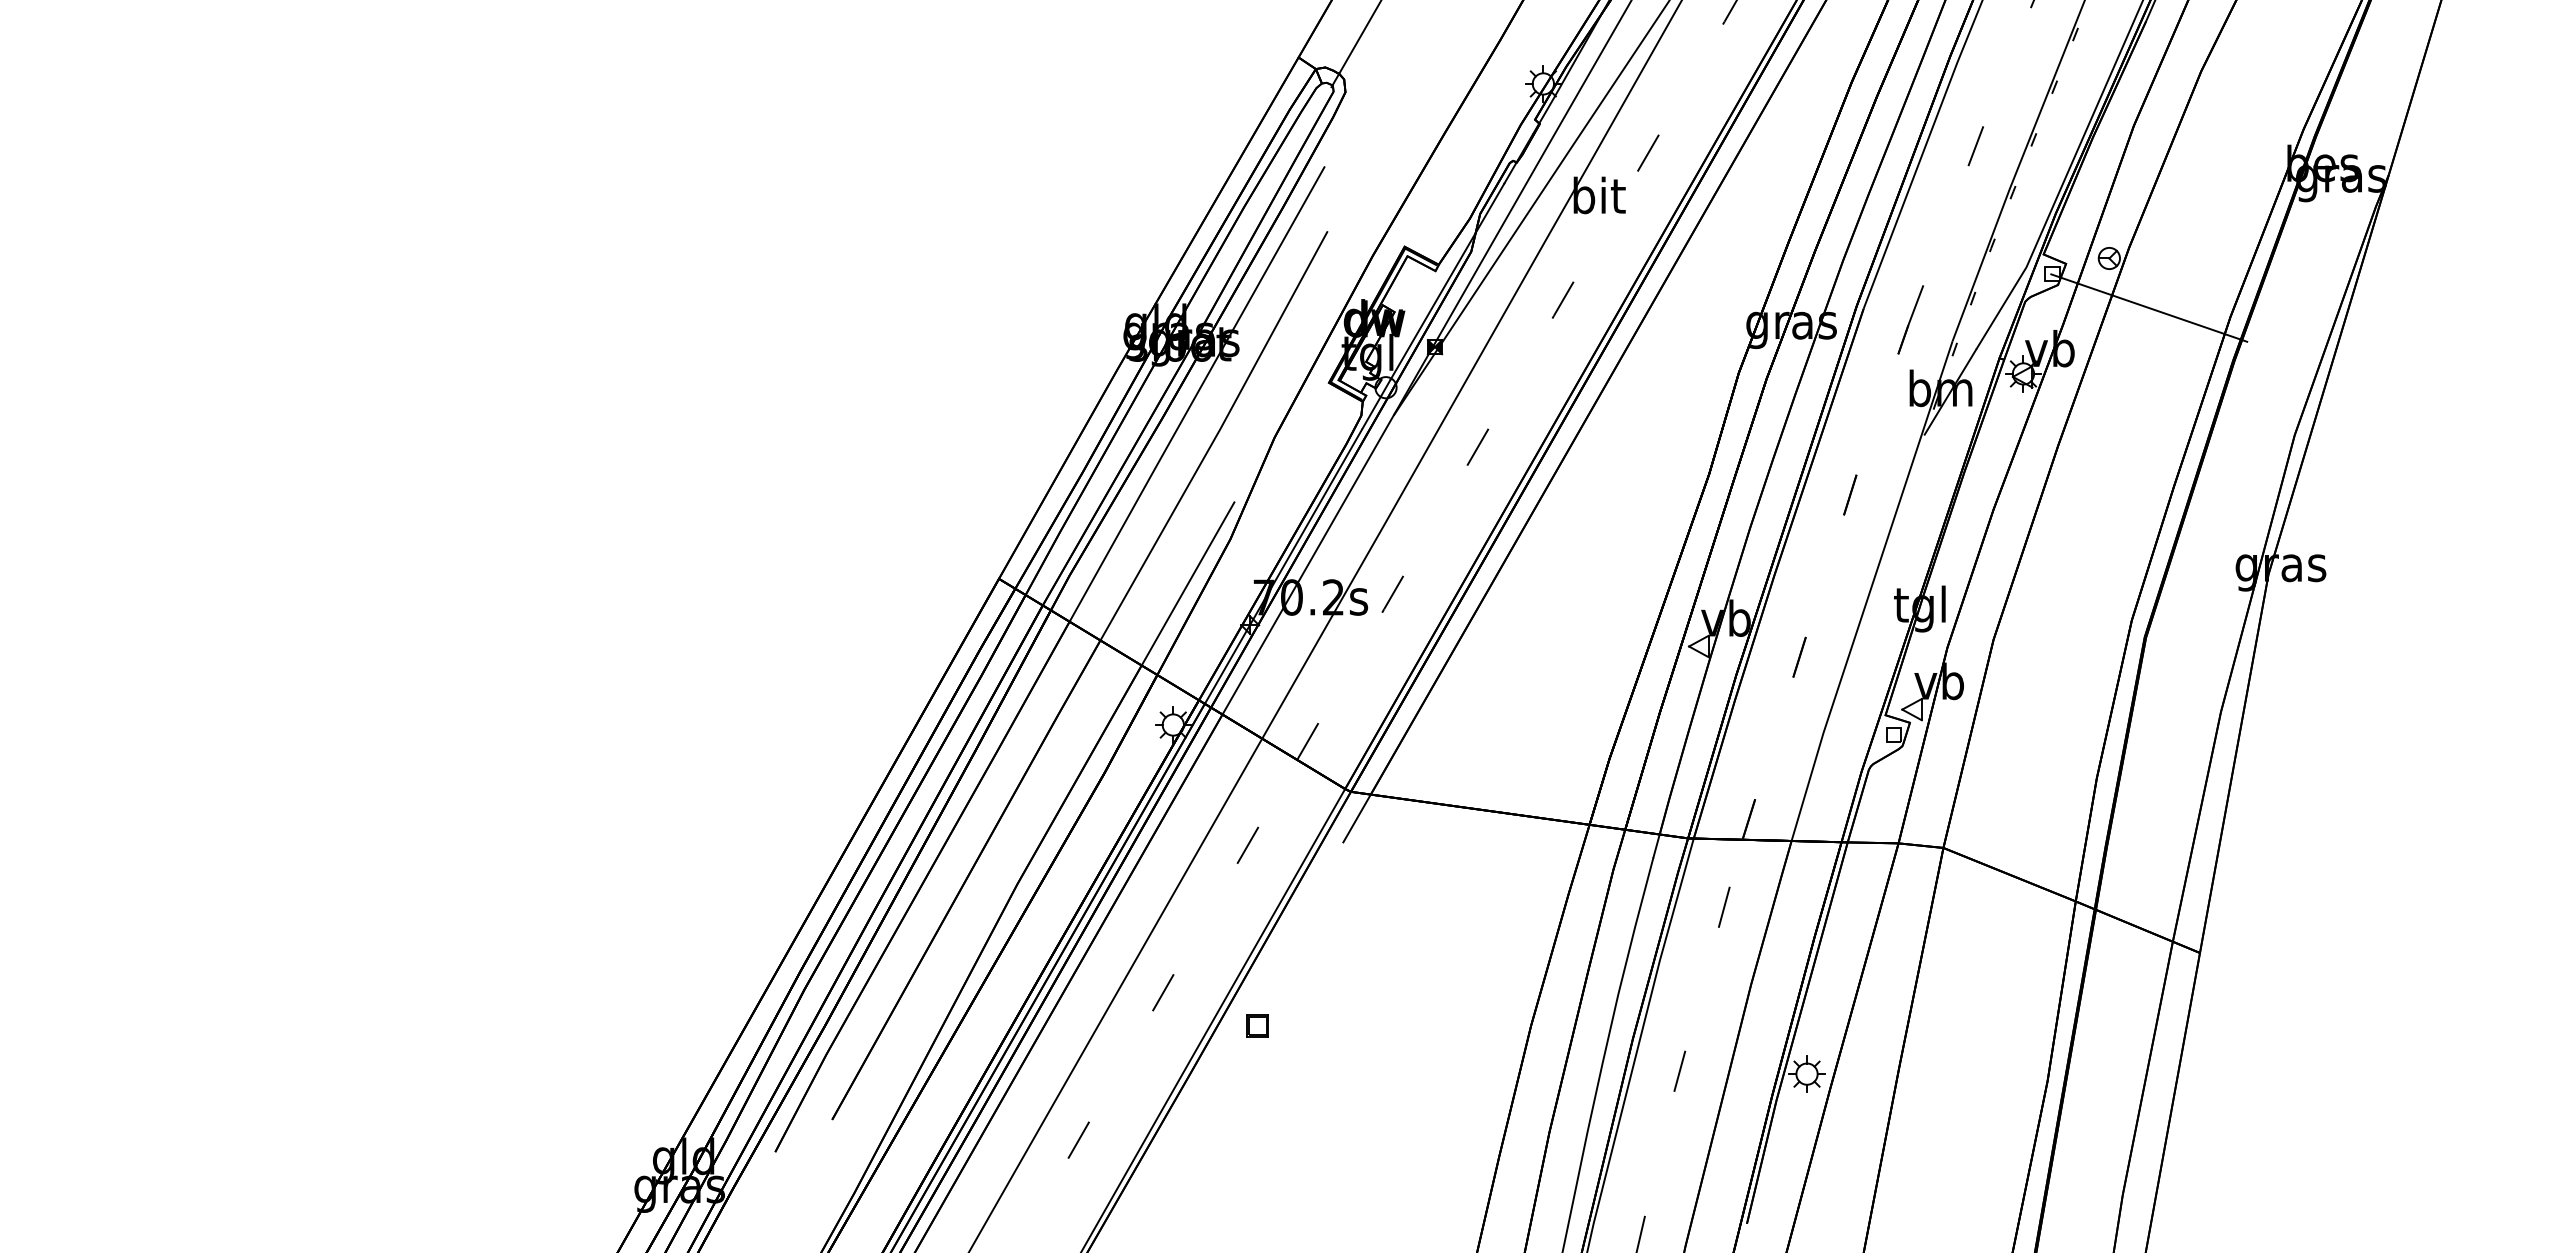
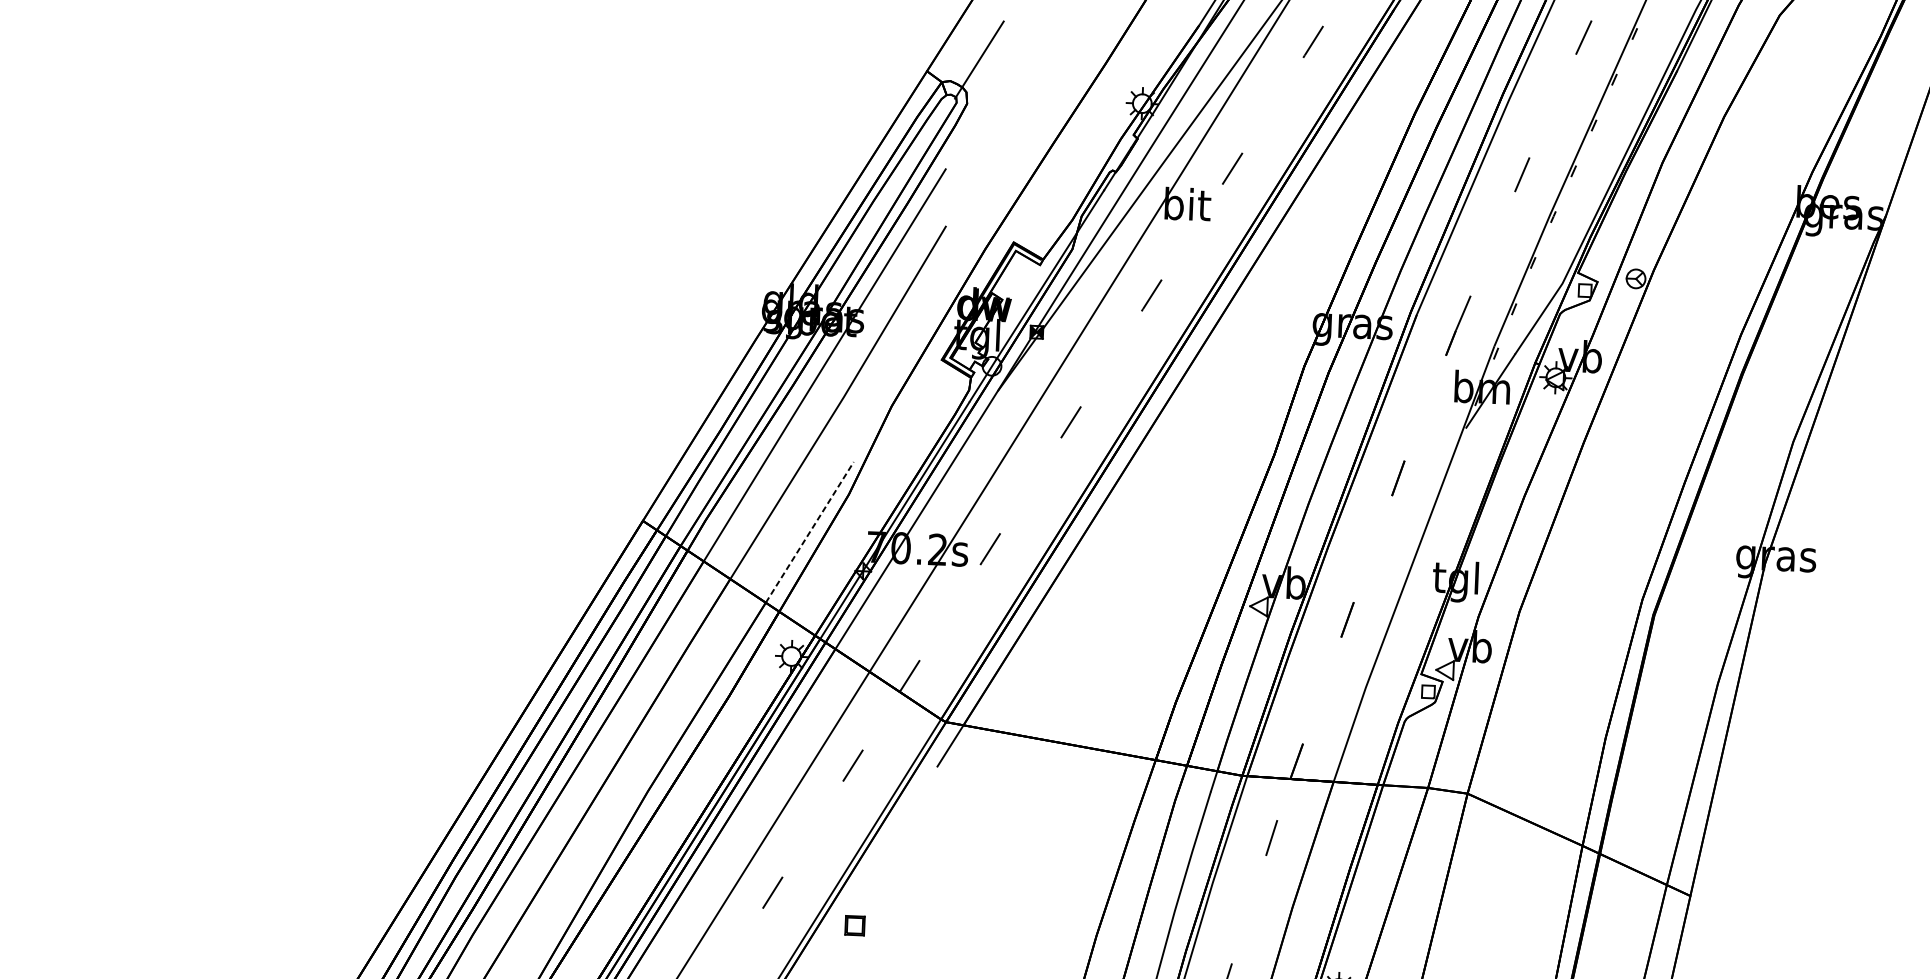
line: (2149, 307) -> (1669, 323), removed
line: (1188, 583) -> (810, 532), solid -> dashed

